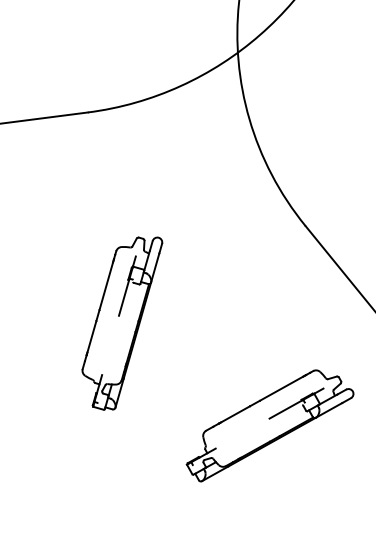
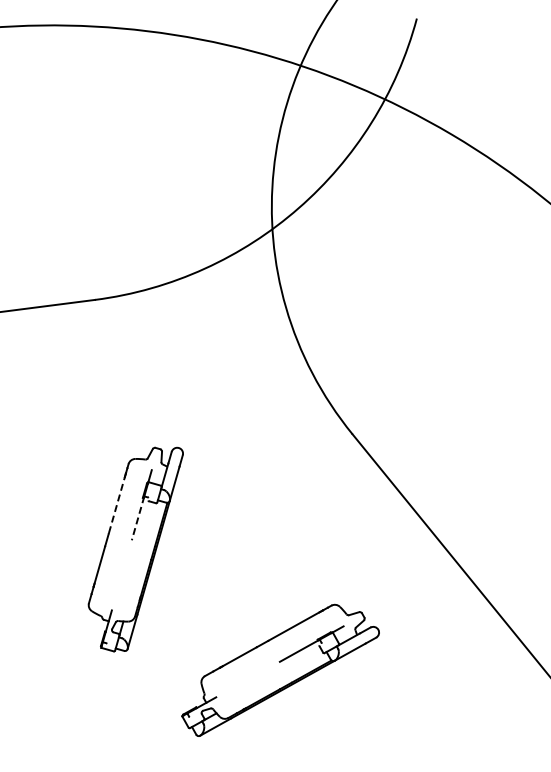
line: (106, 284) -> (117, 503), solid -> dashed
line: (124, 297) -> (138, 518), solid -> dashed
part: (270, 425) -> (280, 669), moved

